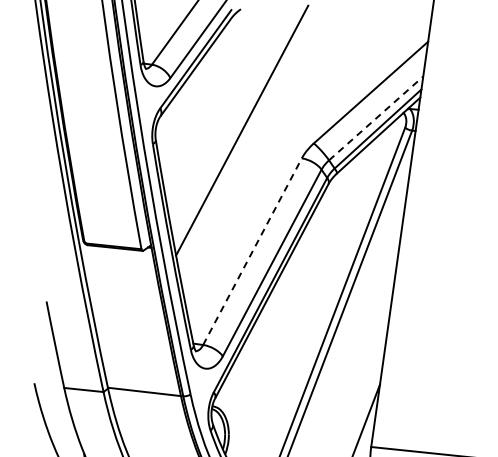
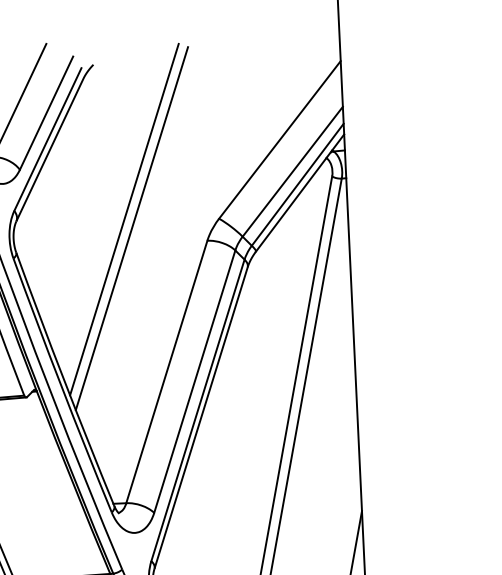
line: (376, 118) -> (293, 171), dashed -> solid
line: (246, 138) -> (131, 228), added
line: (252, 251) -> (166, 371), dashed -> solid

